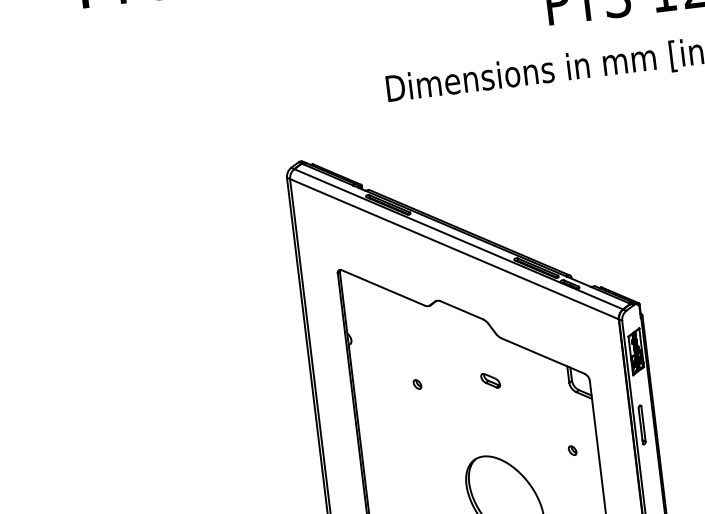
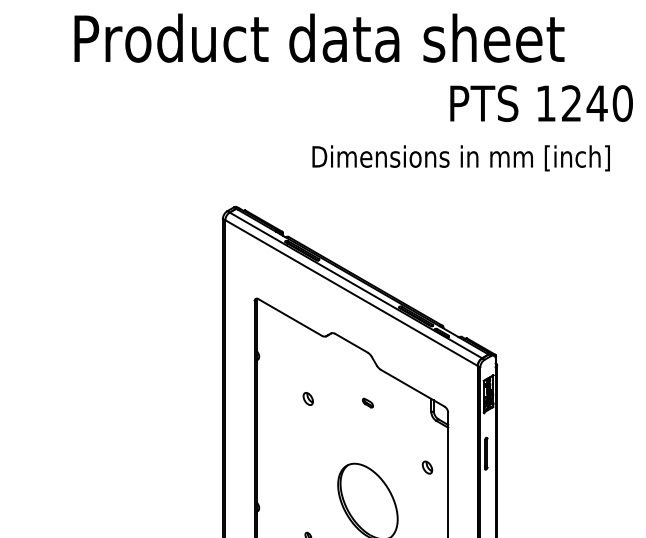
part: (490, 380) -> (367, 402), size x0.7
part: (417, 383) -> (308, 398), size x1.6
part: (572, 450) -> (427, 467), size x1.6

